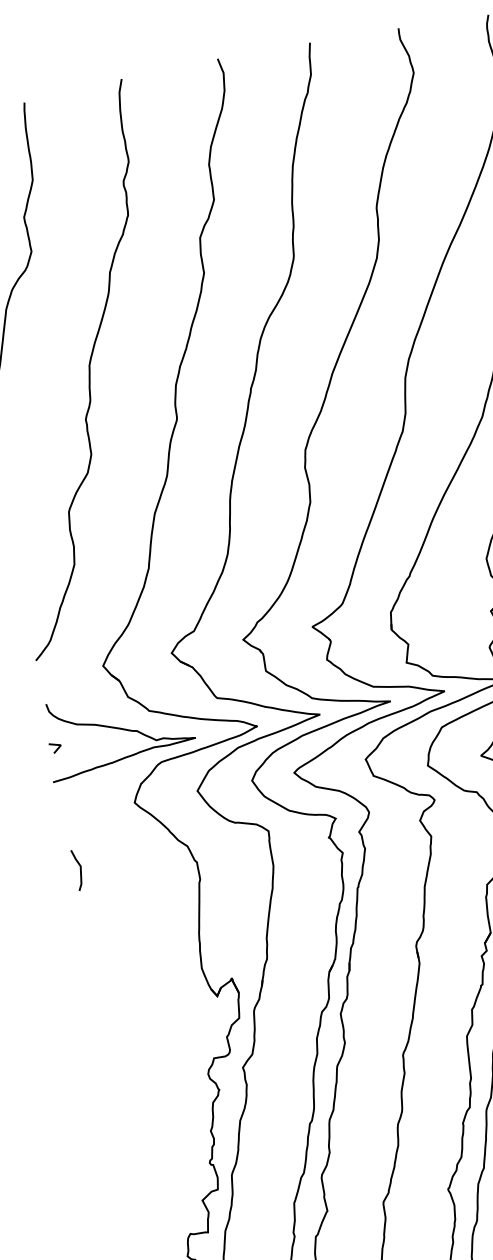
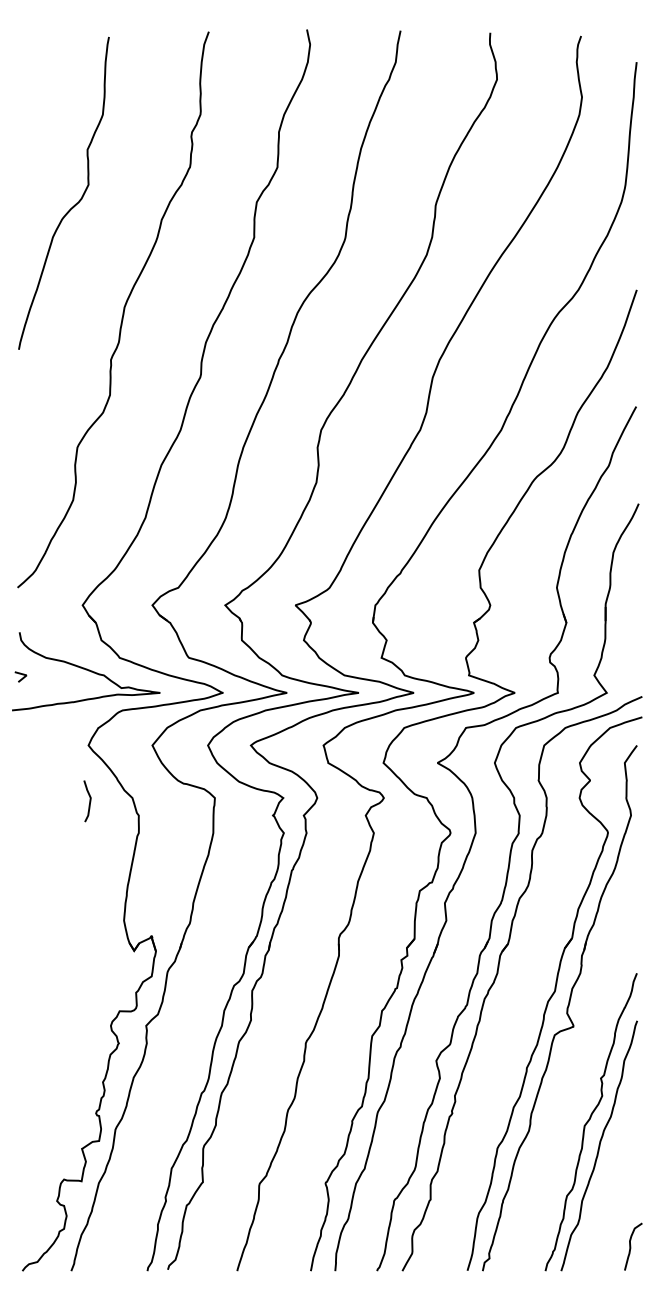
curve: (80, 869) -> (89, 801), moved

